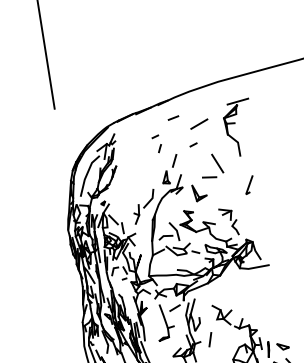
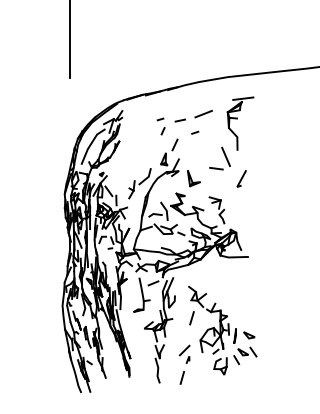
line: (172, 118) -> (179, 120), moved
part: (211, 166) -> (219, 158), moved
line: (209, 340) -> (191, 318), moved

